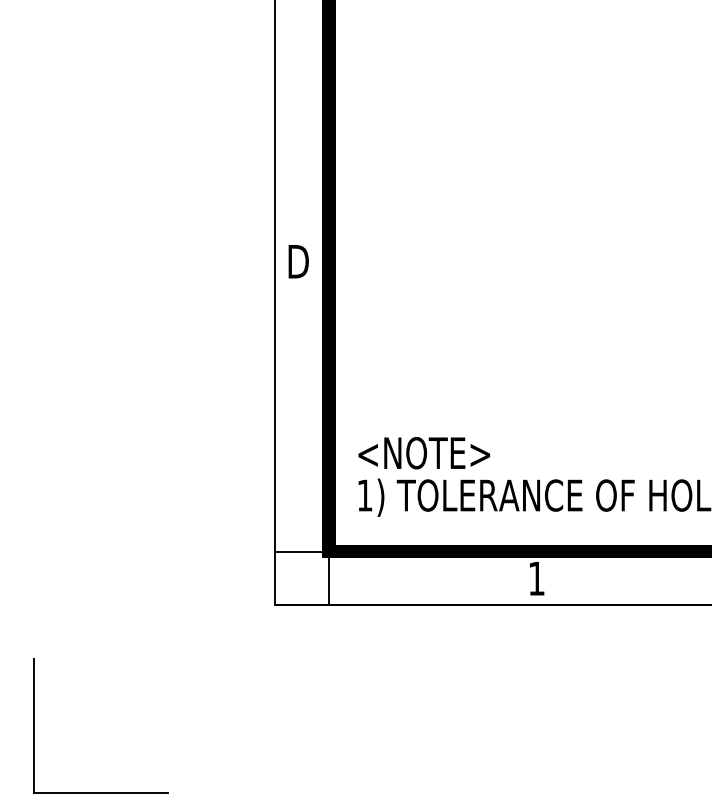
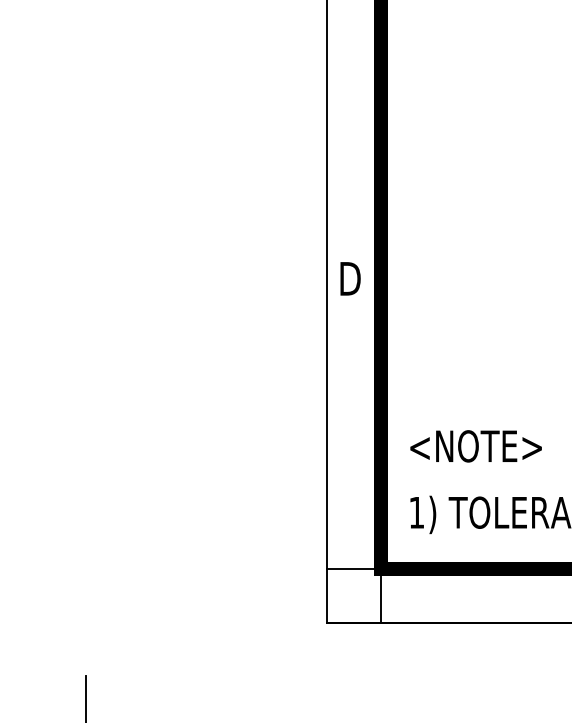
text: (423, 453) -> (475, 446), moved

